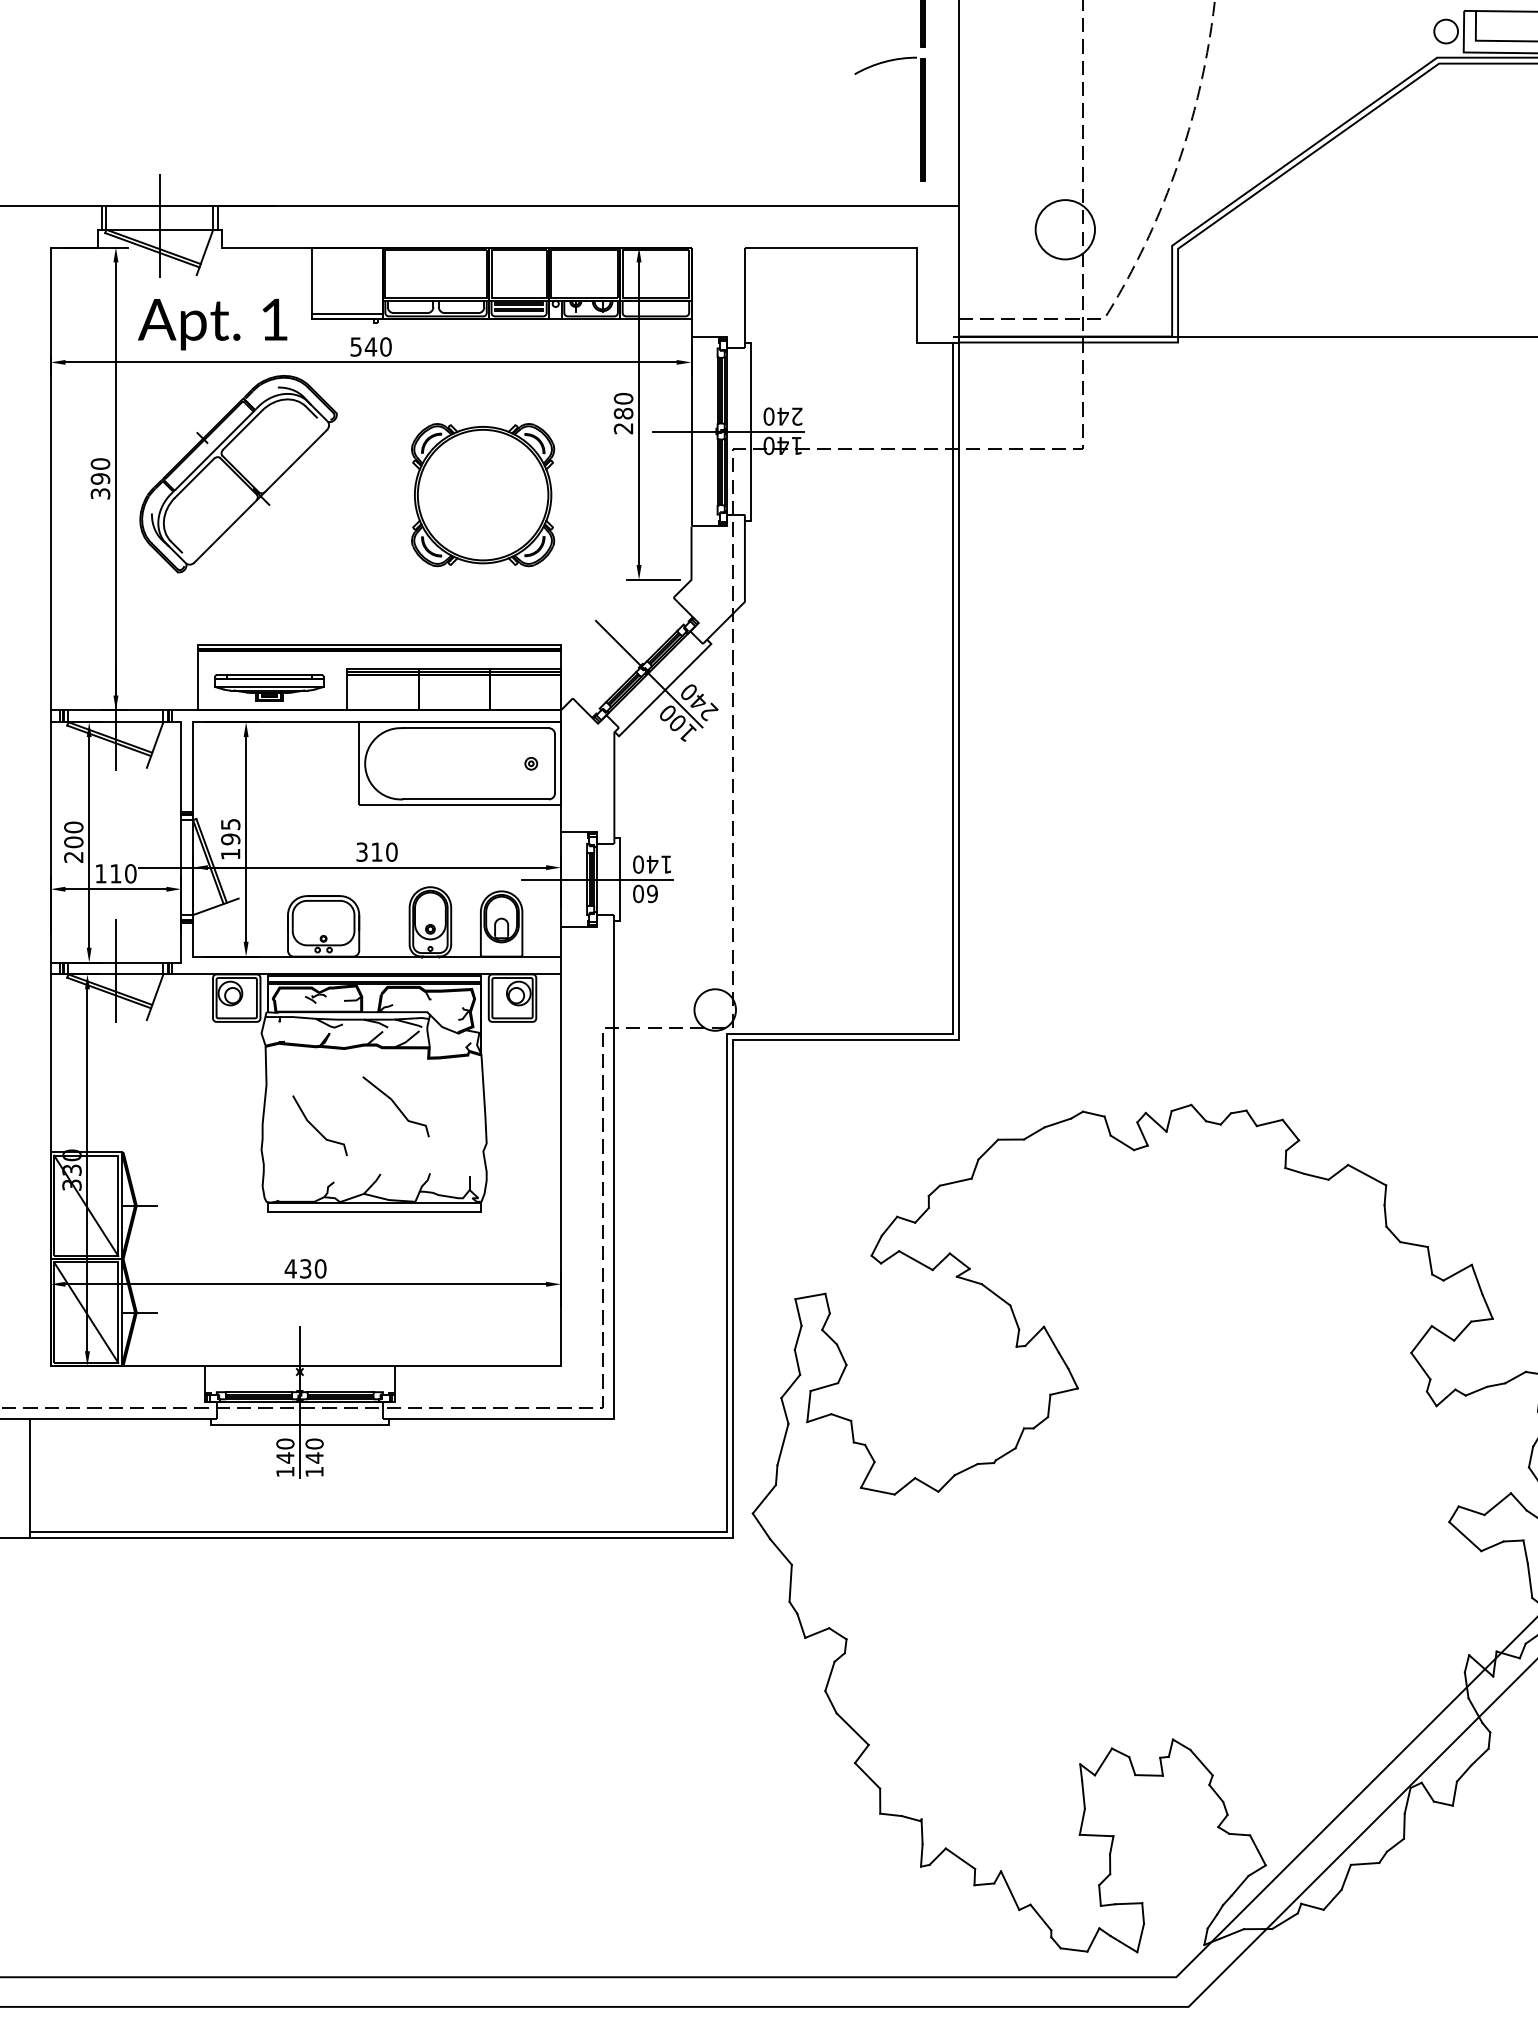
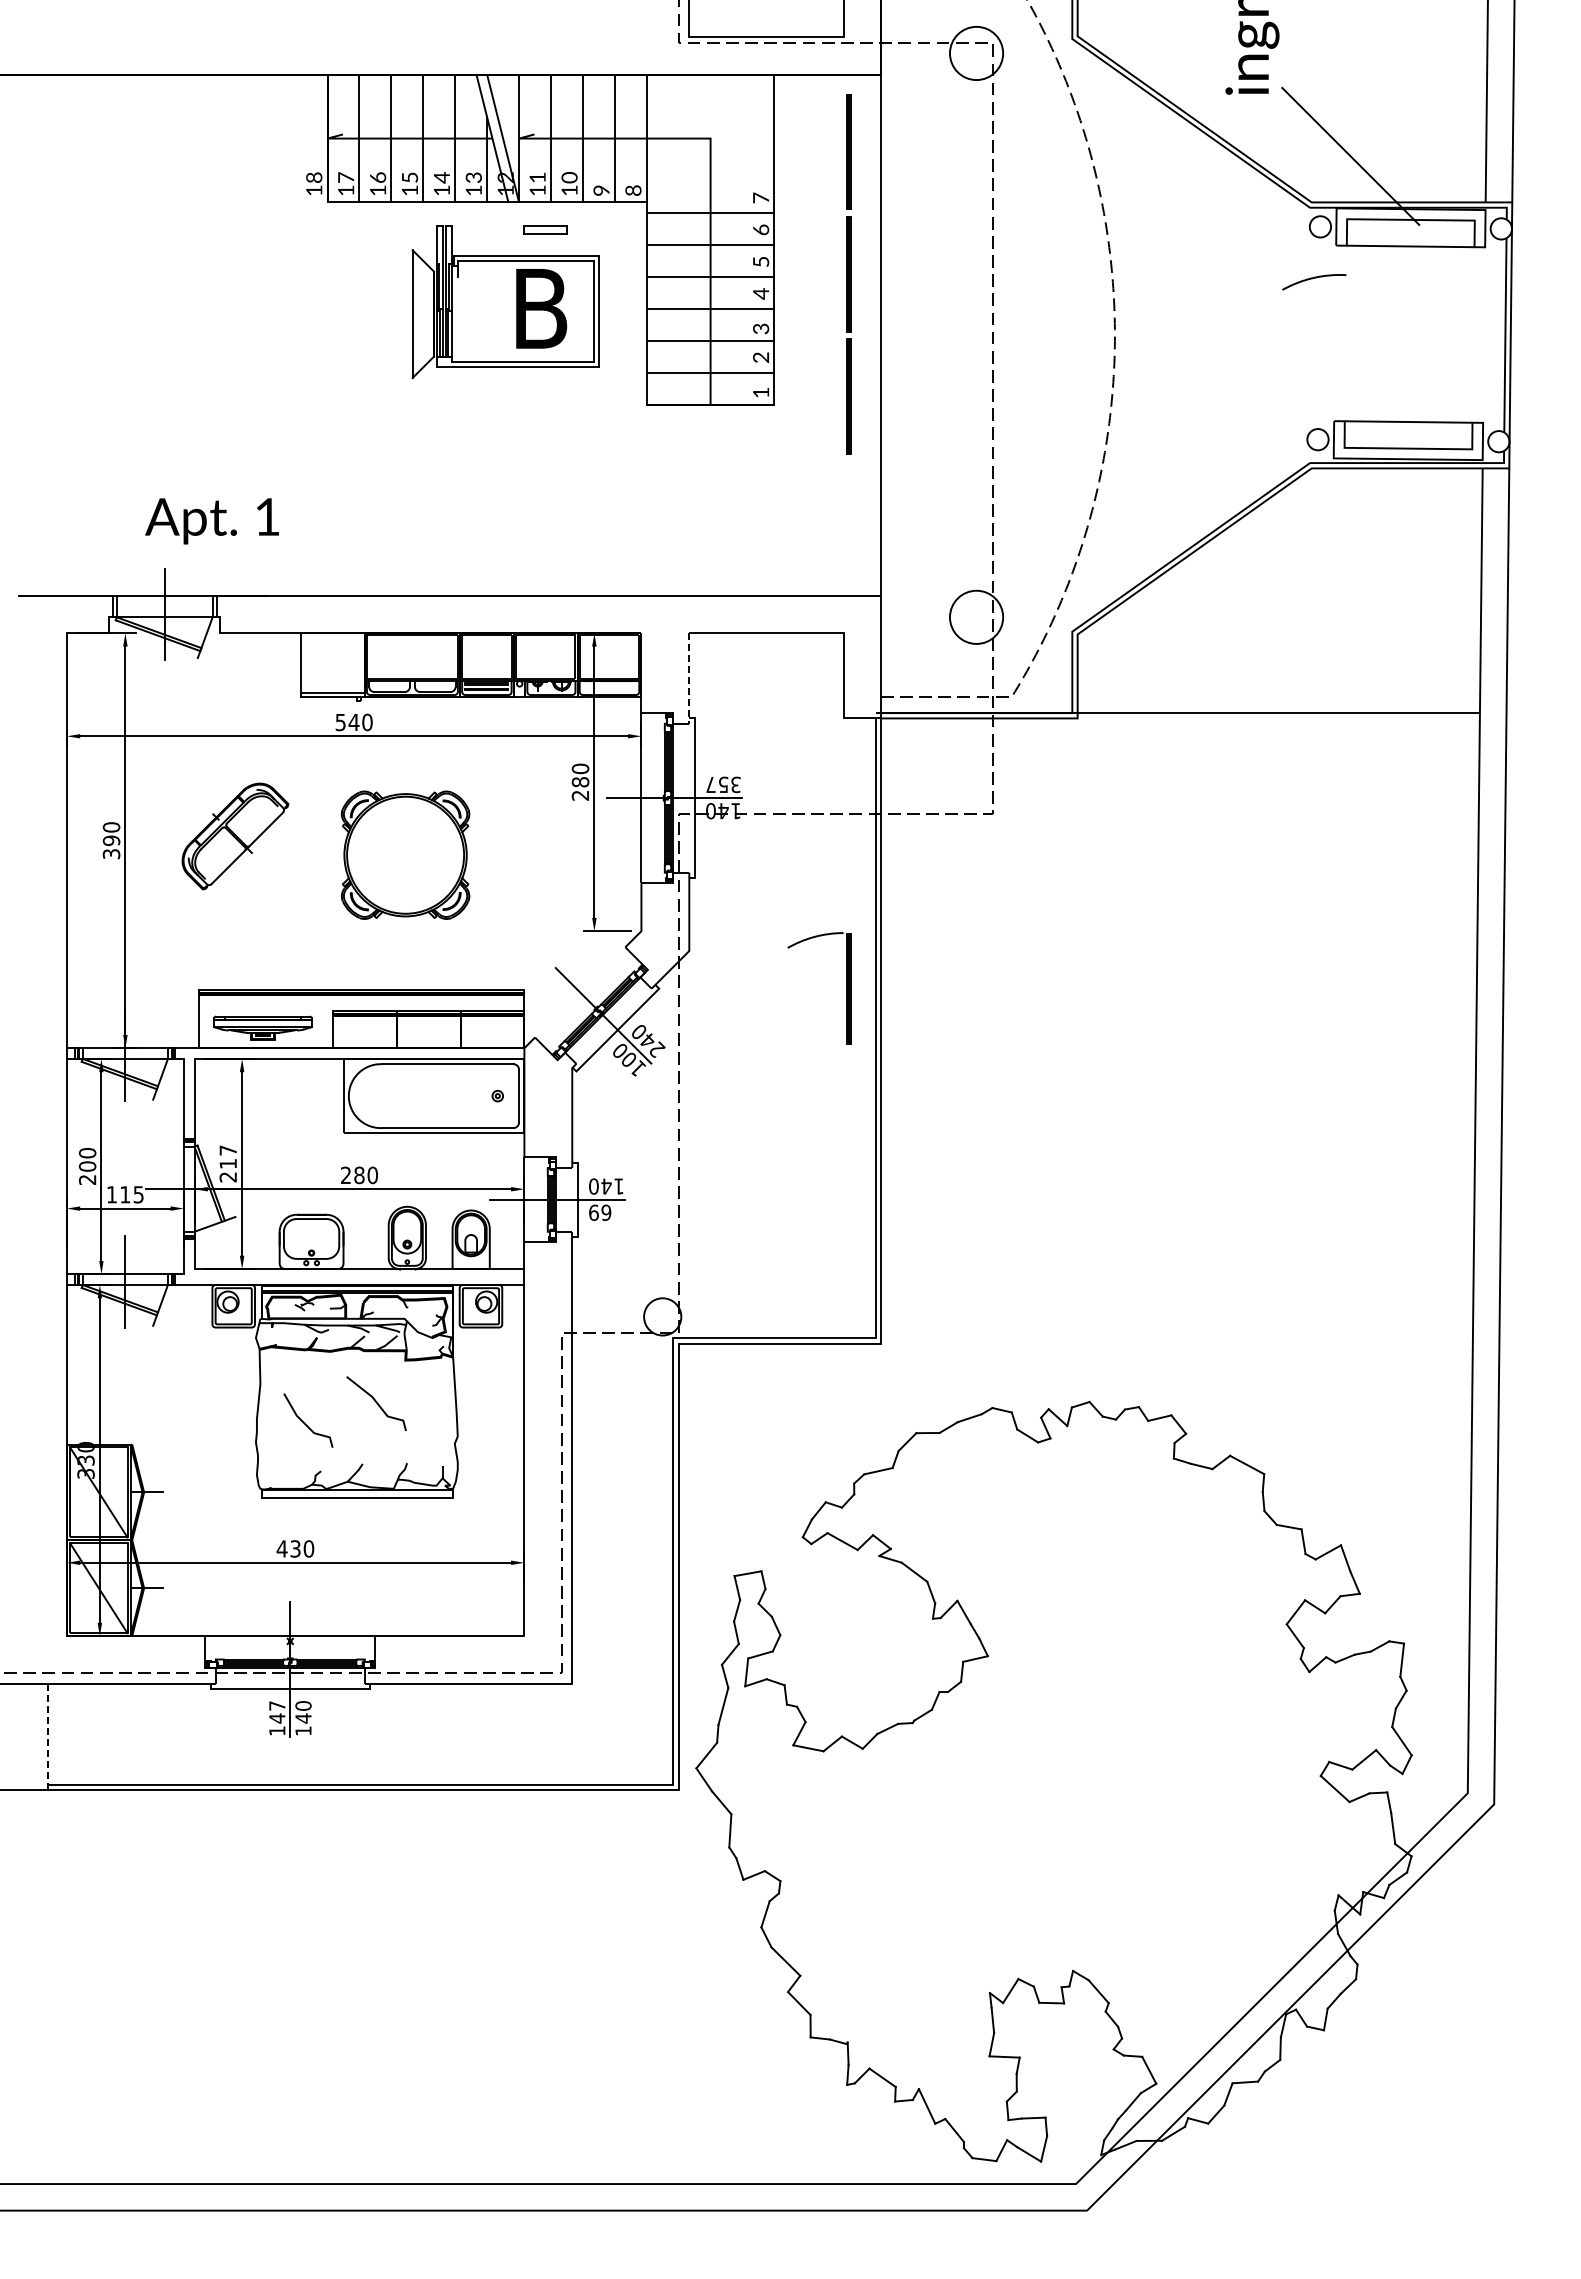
part: (920, 119) -> (846, 988), moved
line: (745, 299) -> (689, 679), solid -> dashed
text: (211, 324) -> (211, 521), moved
text: (783, 416) -> (723, 784), 240 -> 357
part: (238, 474) -> (235, 836), size x0.6
part: (483, 494) -> (405, 854), moved
text: (230, 838) -> (228, 1163), 195 -> 217
text: (369, 852) -> (352, 1175), 310 -> 280
text: (130, 873) -> (138, 1194), 110 -> 115
text: (638, 893) -> (593, 1212), 60 -> 69
text: (285, 1443) -> (277, 1705), 140 -> 147
line: (30, 1478) -> (48, 1736), solid -> dashed

